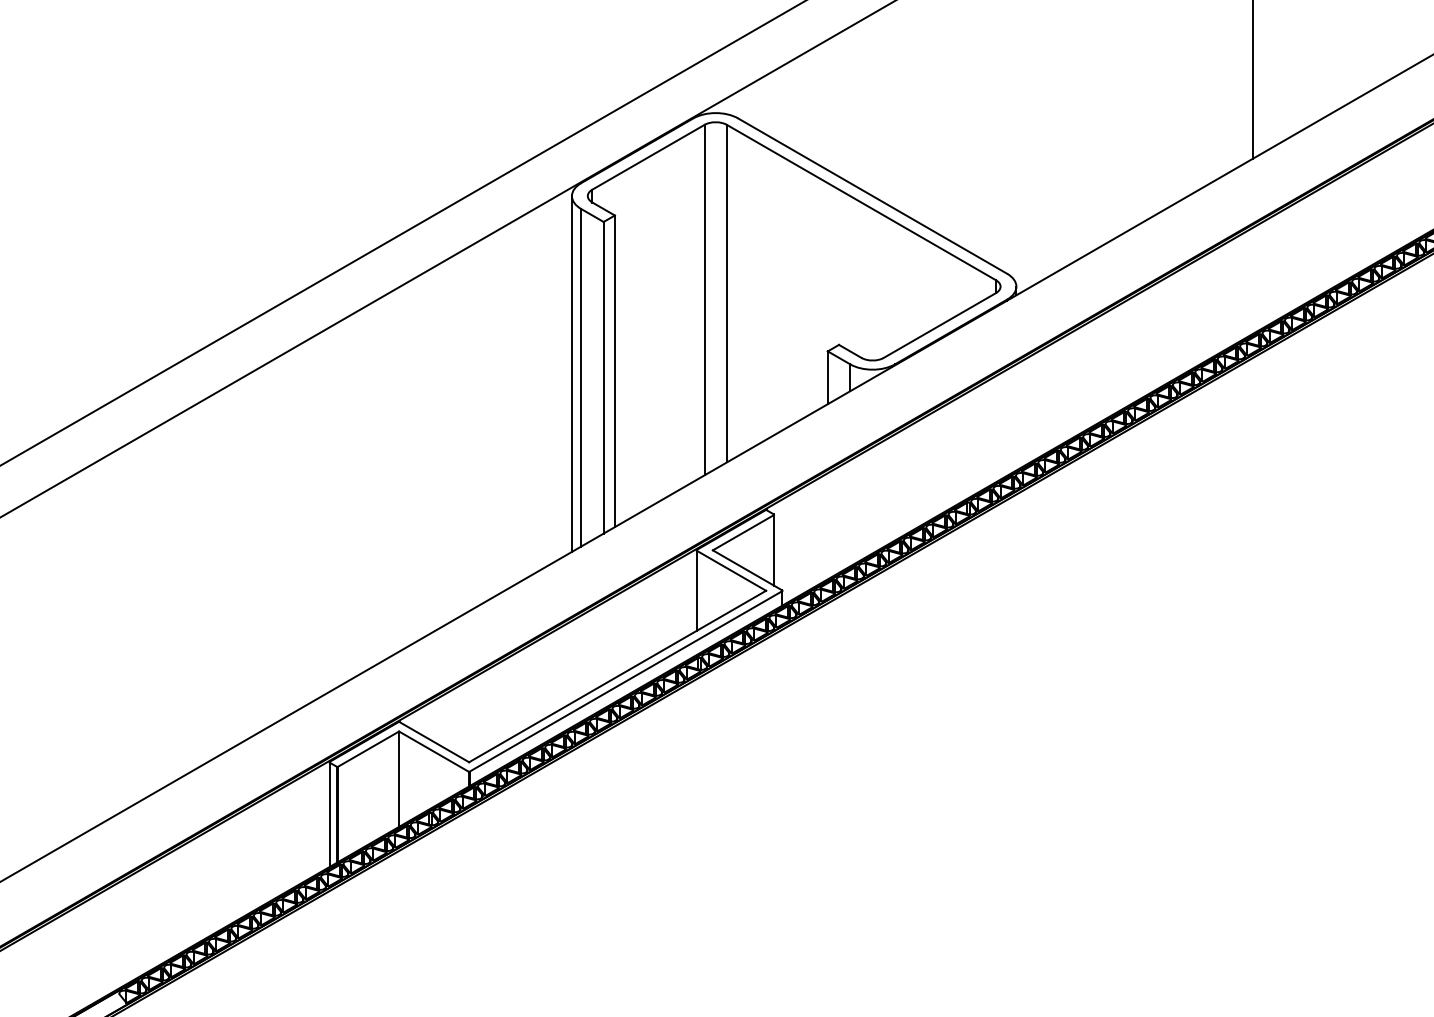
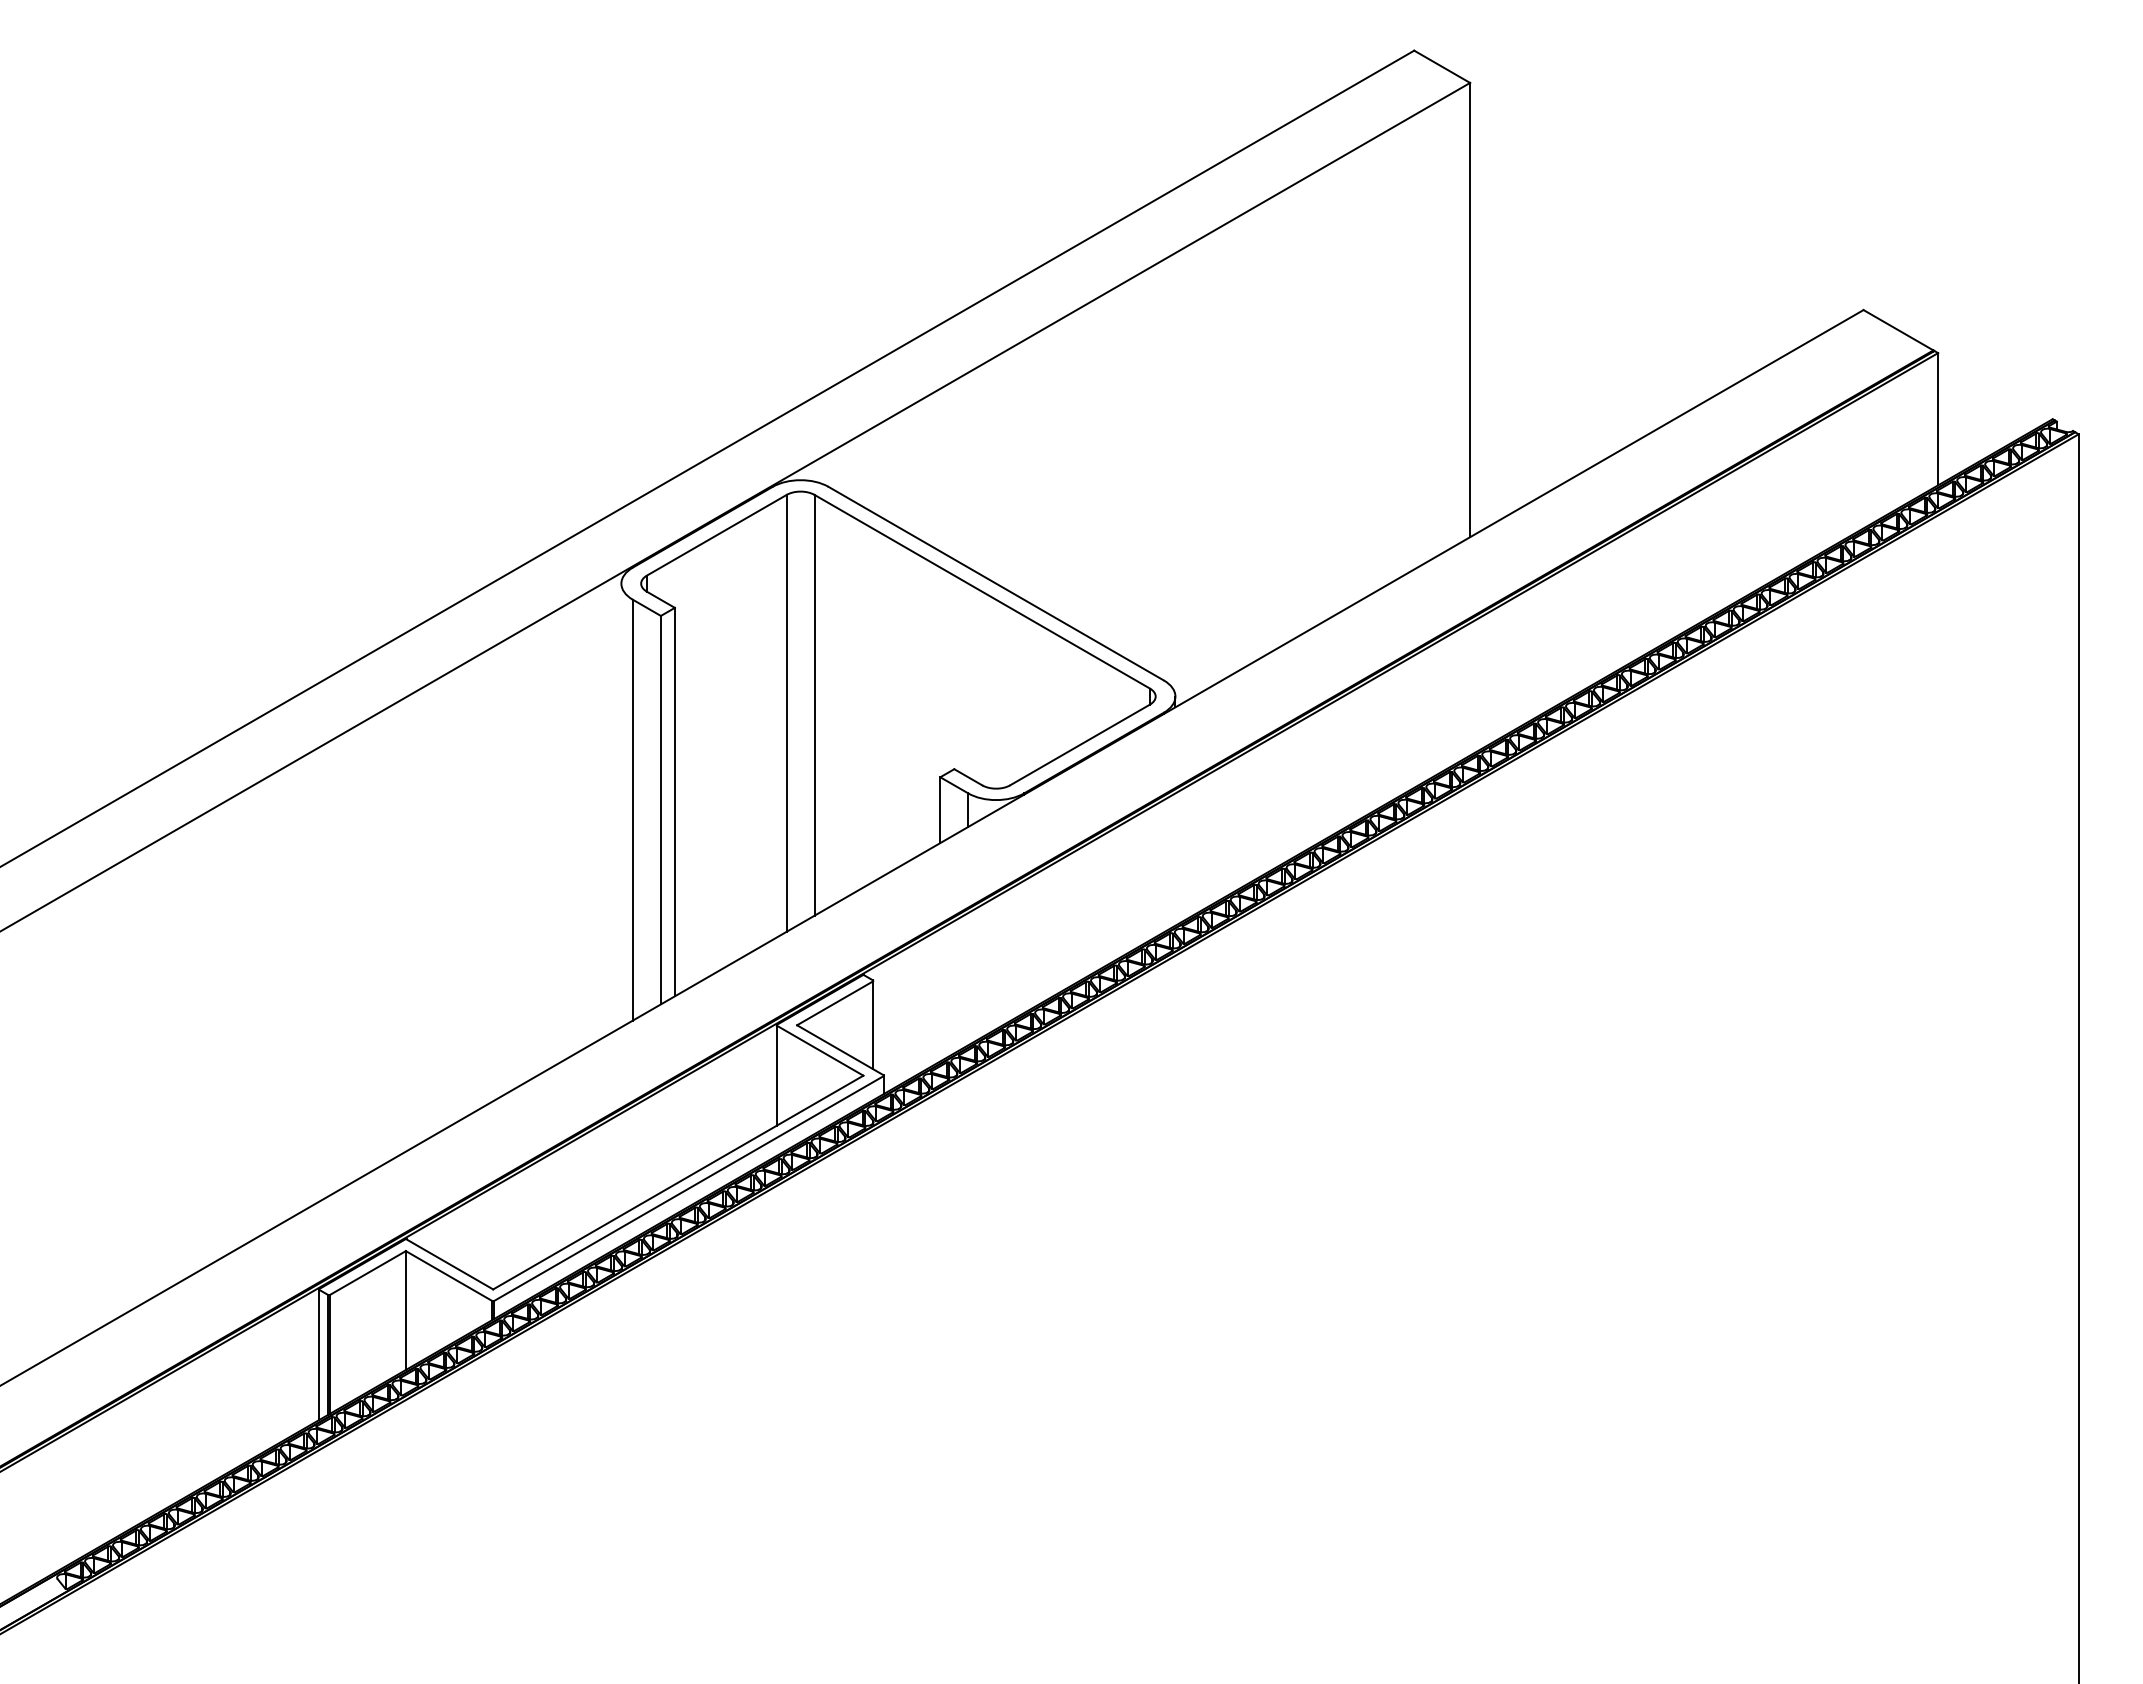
line: (572, 374) -> (621, 805), removed

